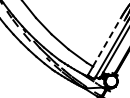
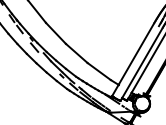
line: (106, 42) -> (135, 54), dashed -> solid

